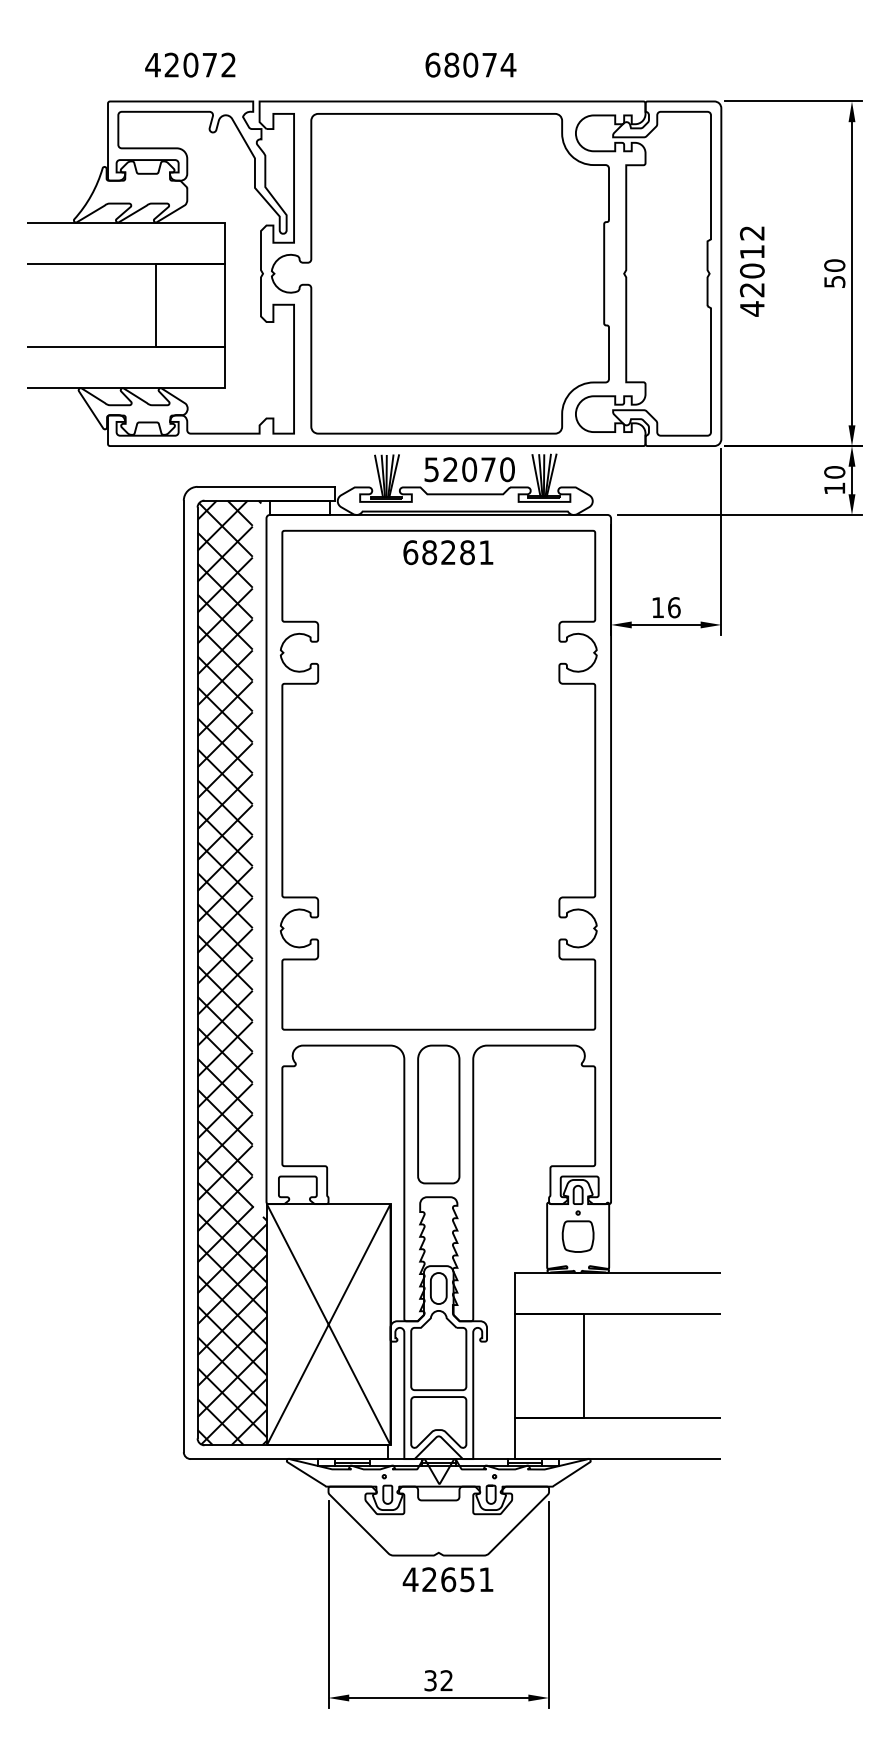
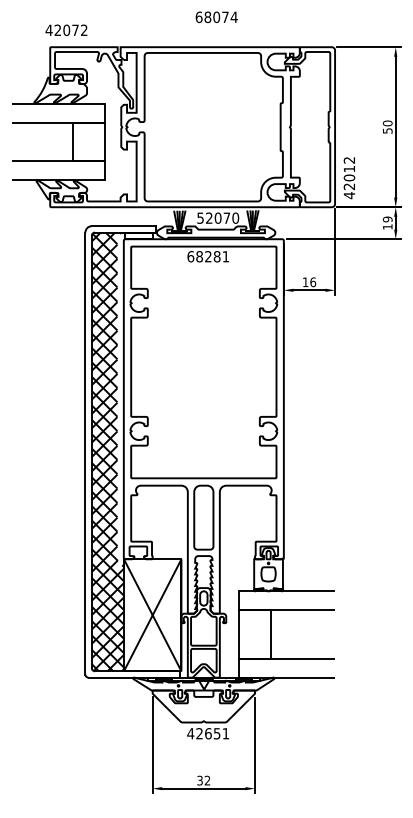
text: (190, 63) -> (66, 29), moved
text: (470, 63) -> (216, 16), moved
text: (752, 272) -> (349, 178), moved
text: (834, 472) -> (387, 219), 10 -> 19

